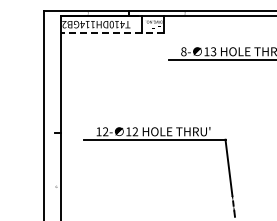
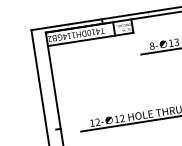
line: (112, 32) -> (90, 39), dashed -> solid

